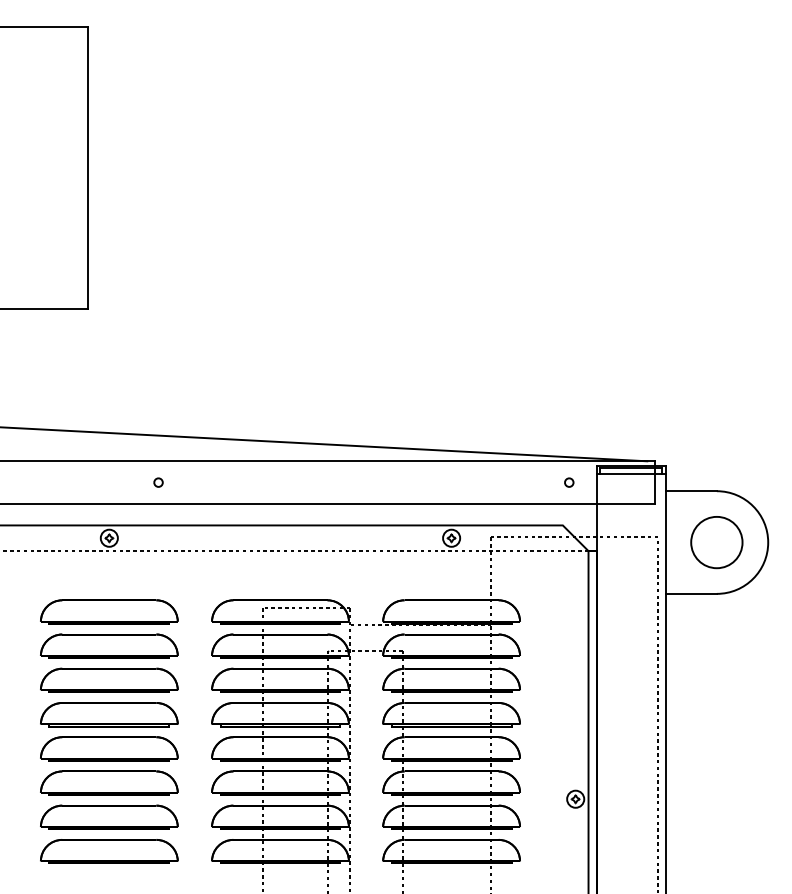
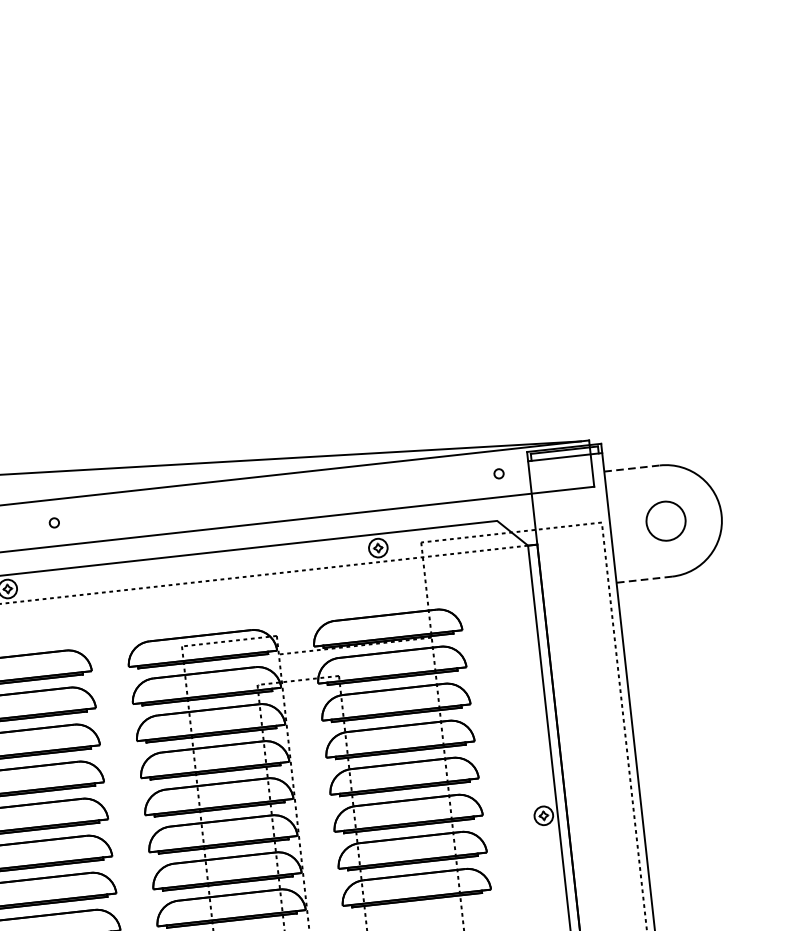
line: (691, 491) -> (632, 468), solid -> dashed
circle: (716, 542) -> (665, 521), size x0.7
line: (691, 593) -> (644, 579), solid -> dashed

